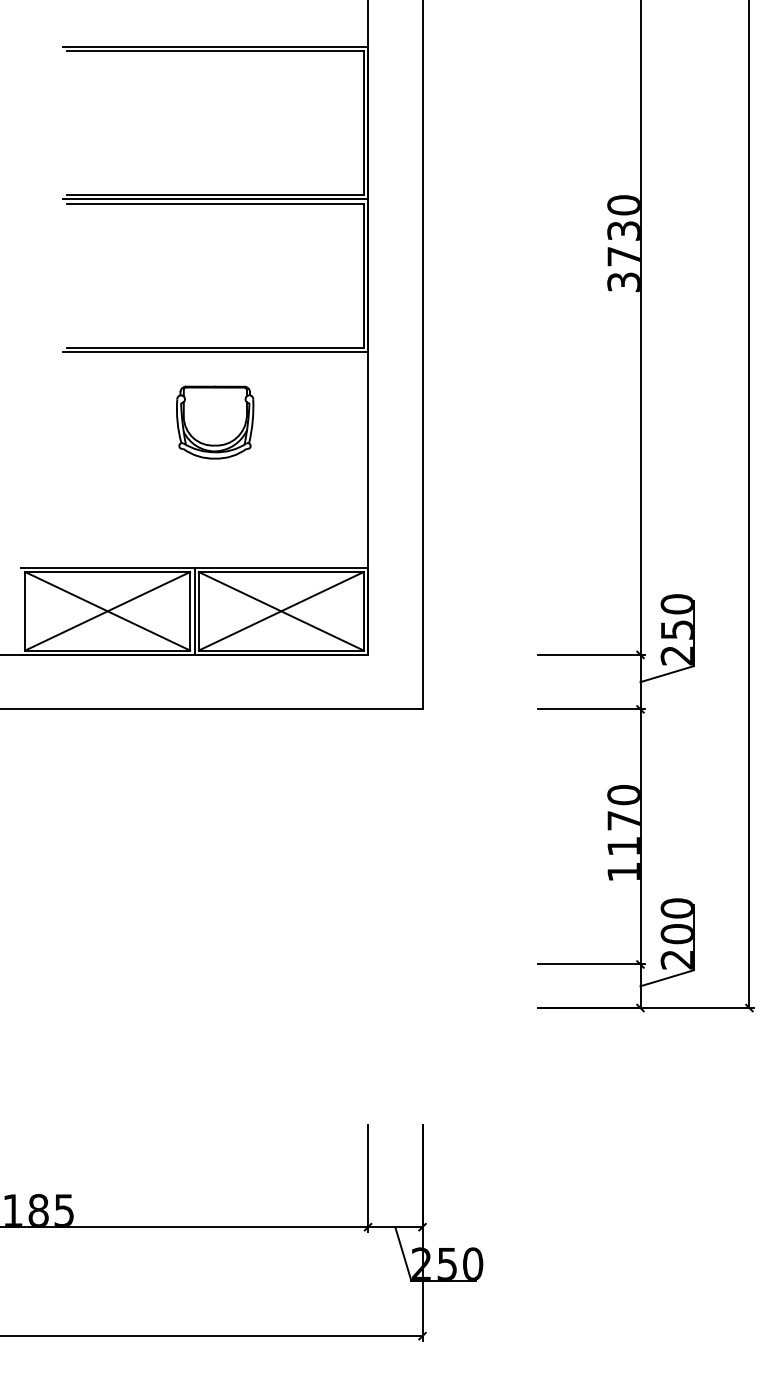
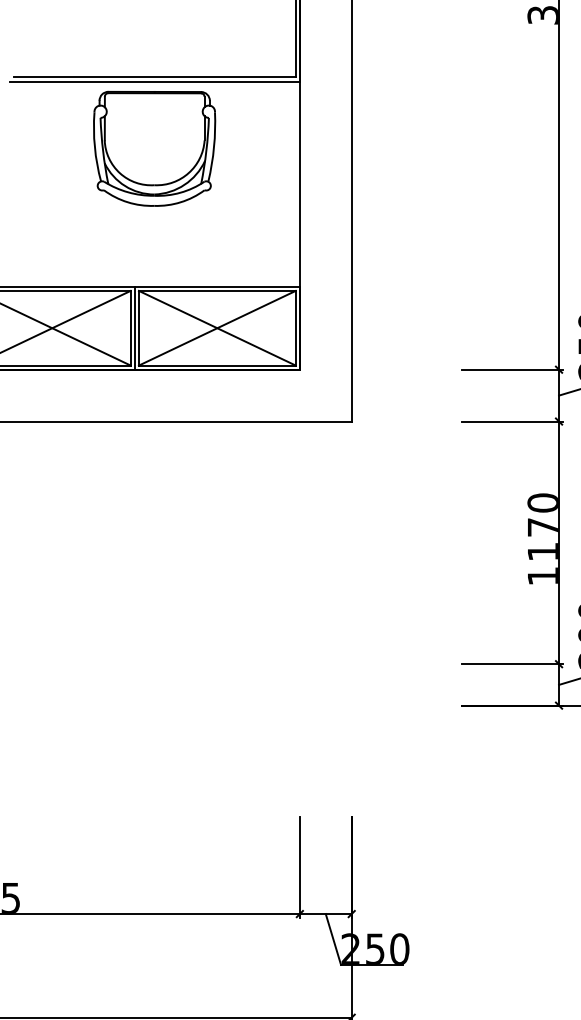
part: (214, 422) -> (153, 148), size x1.67

